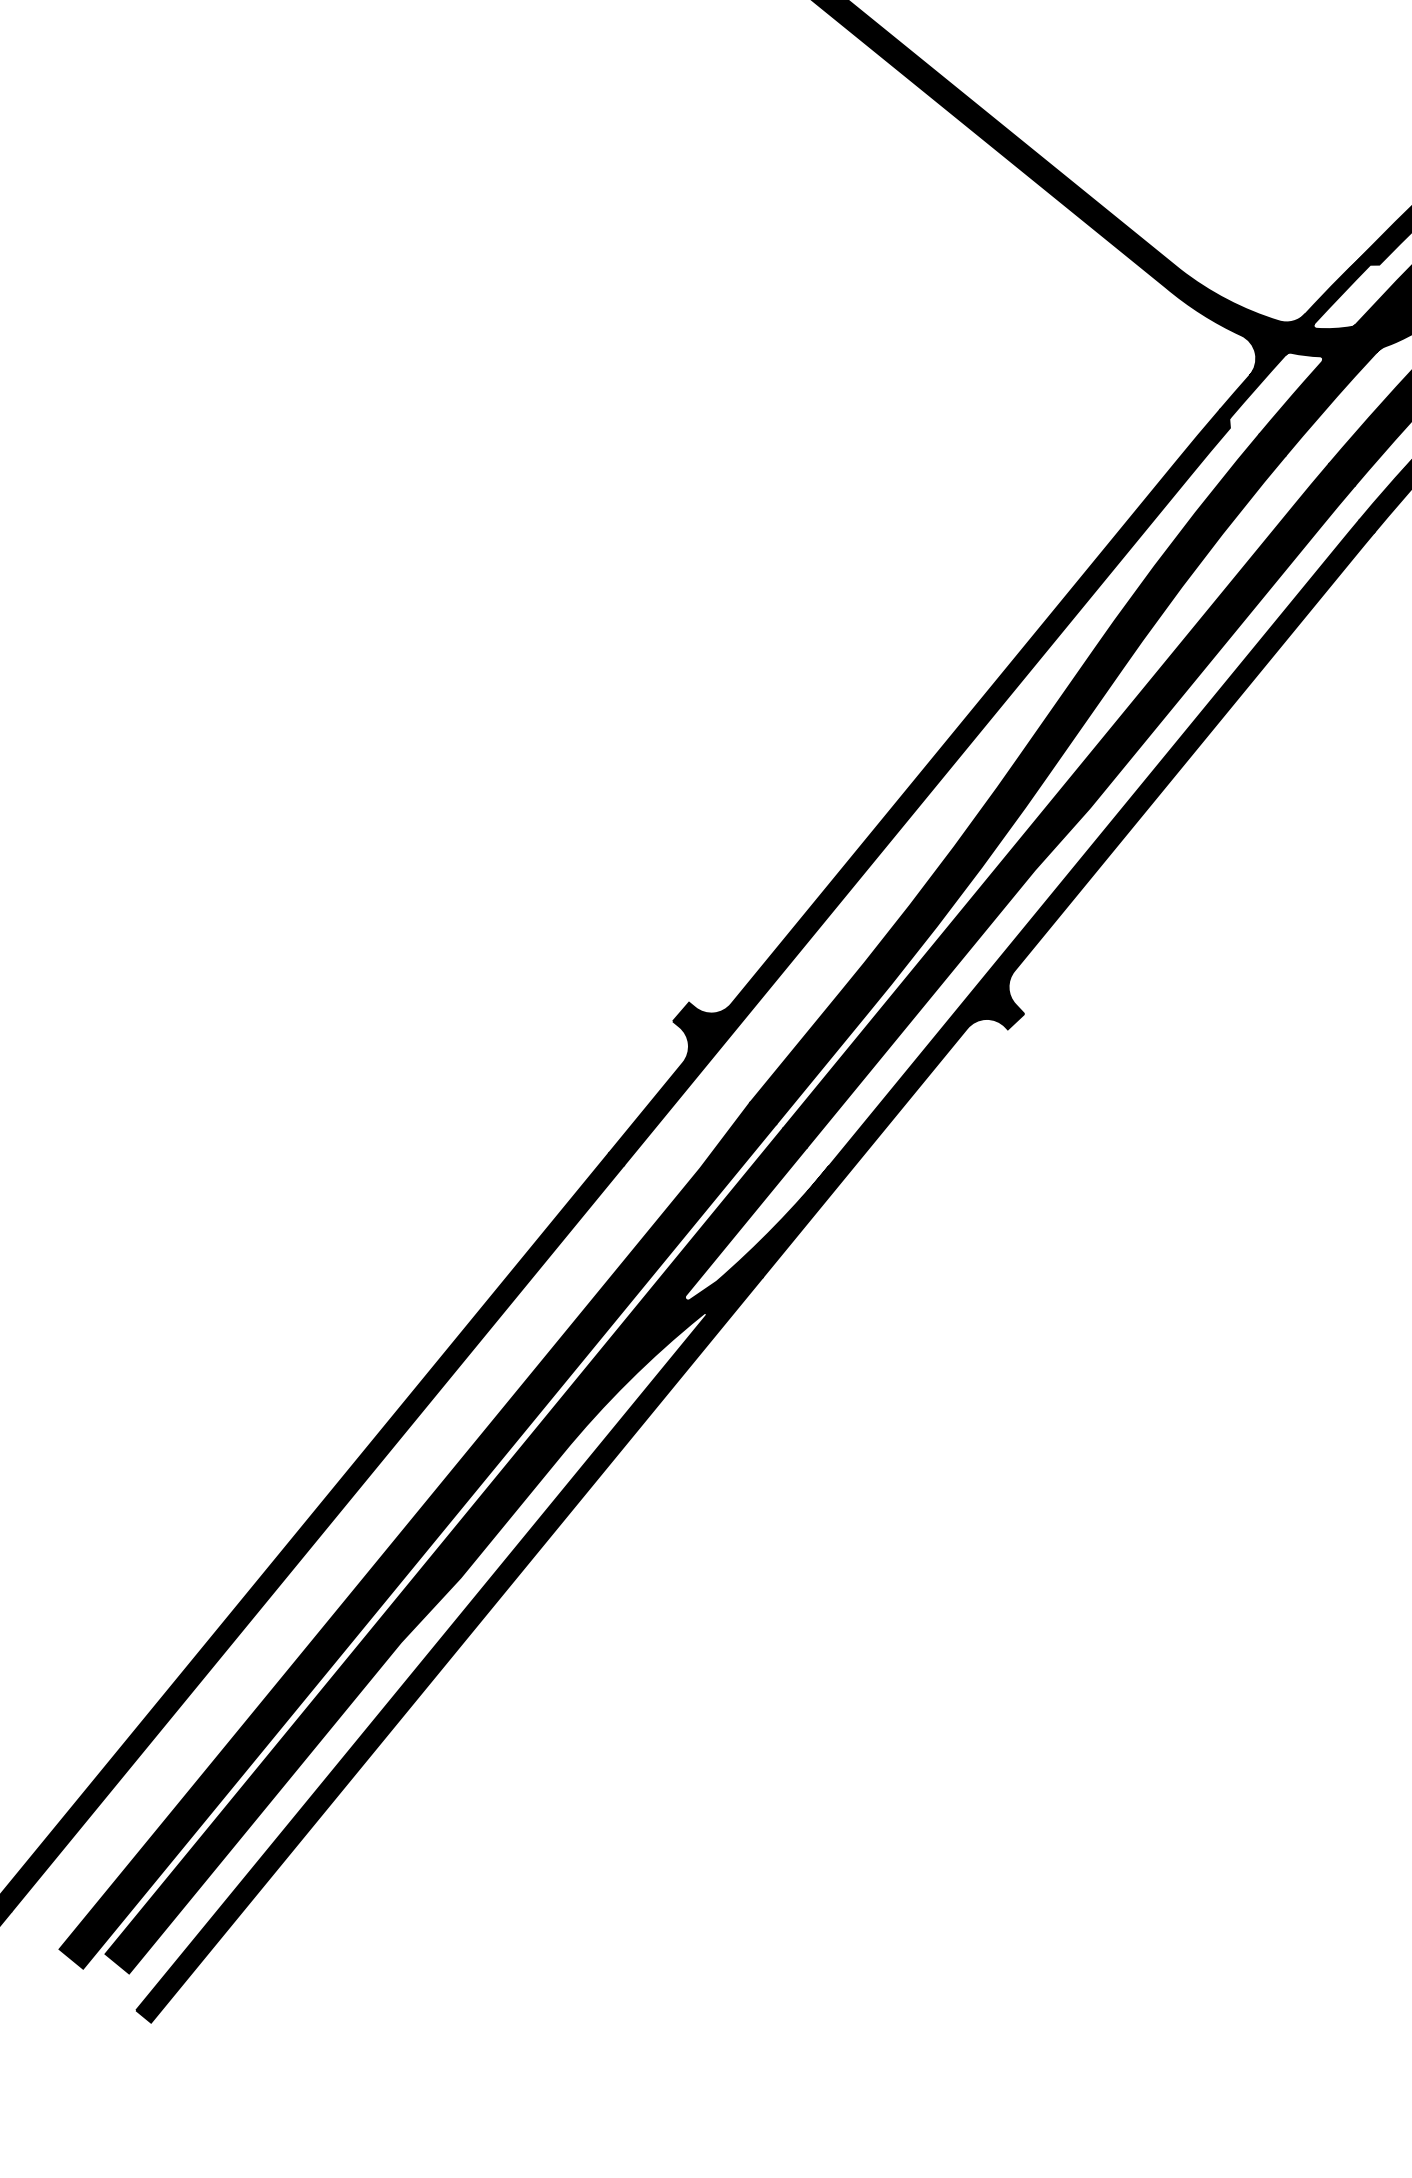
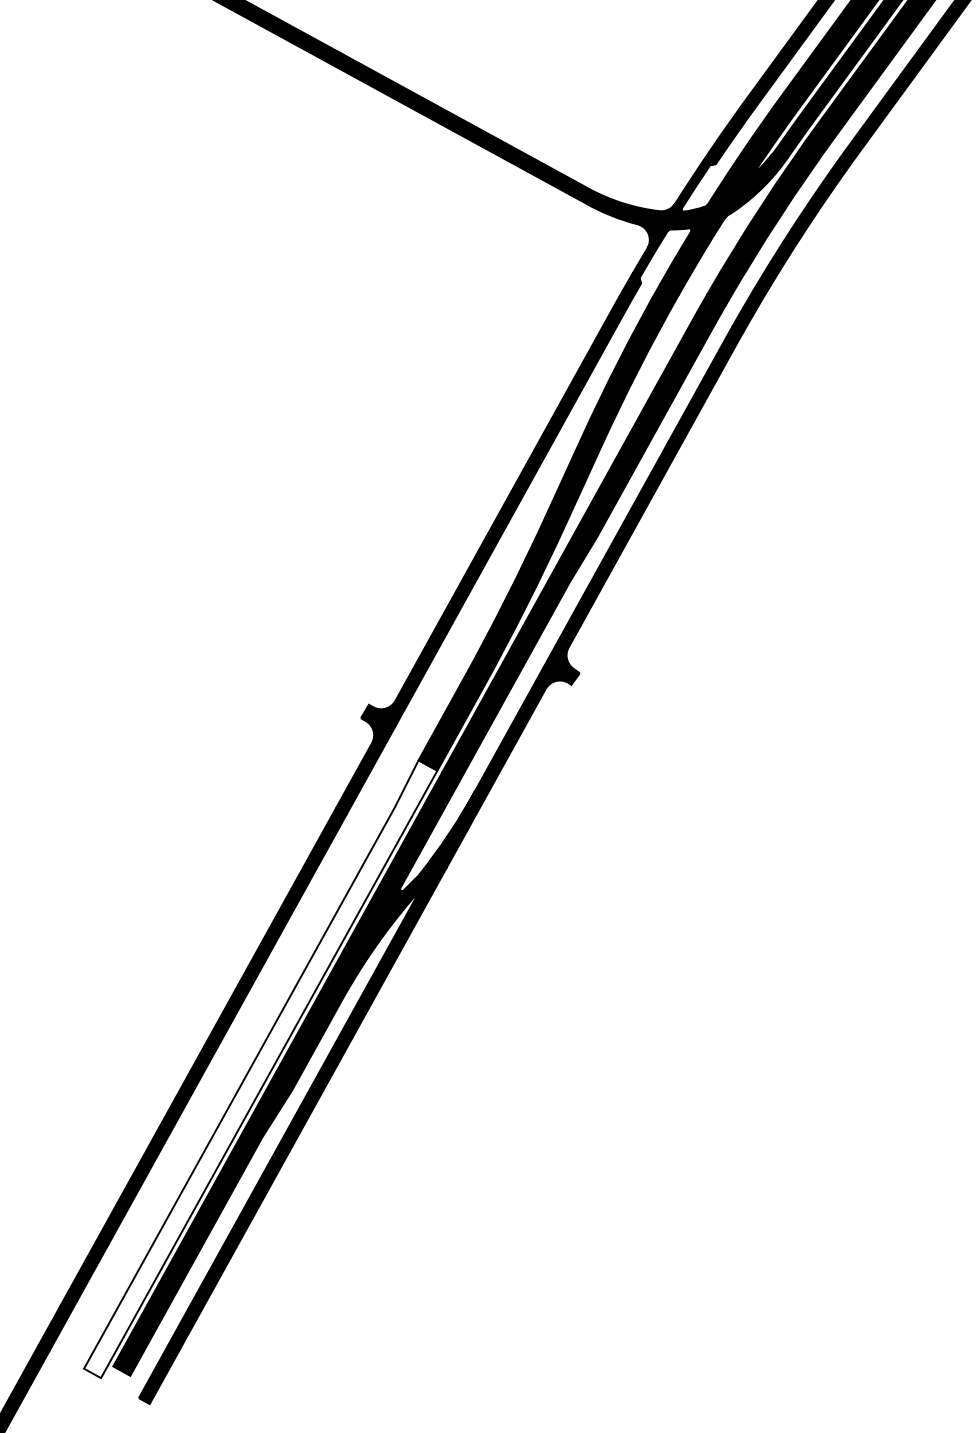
fill: (417, 1536) -> (260, 1069), removed

